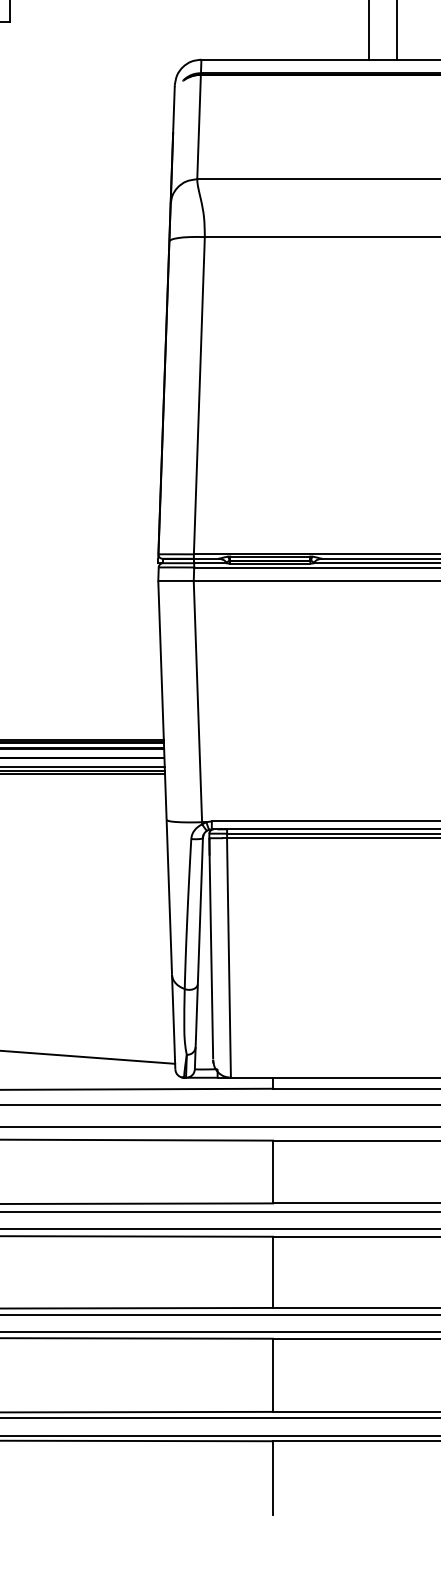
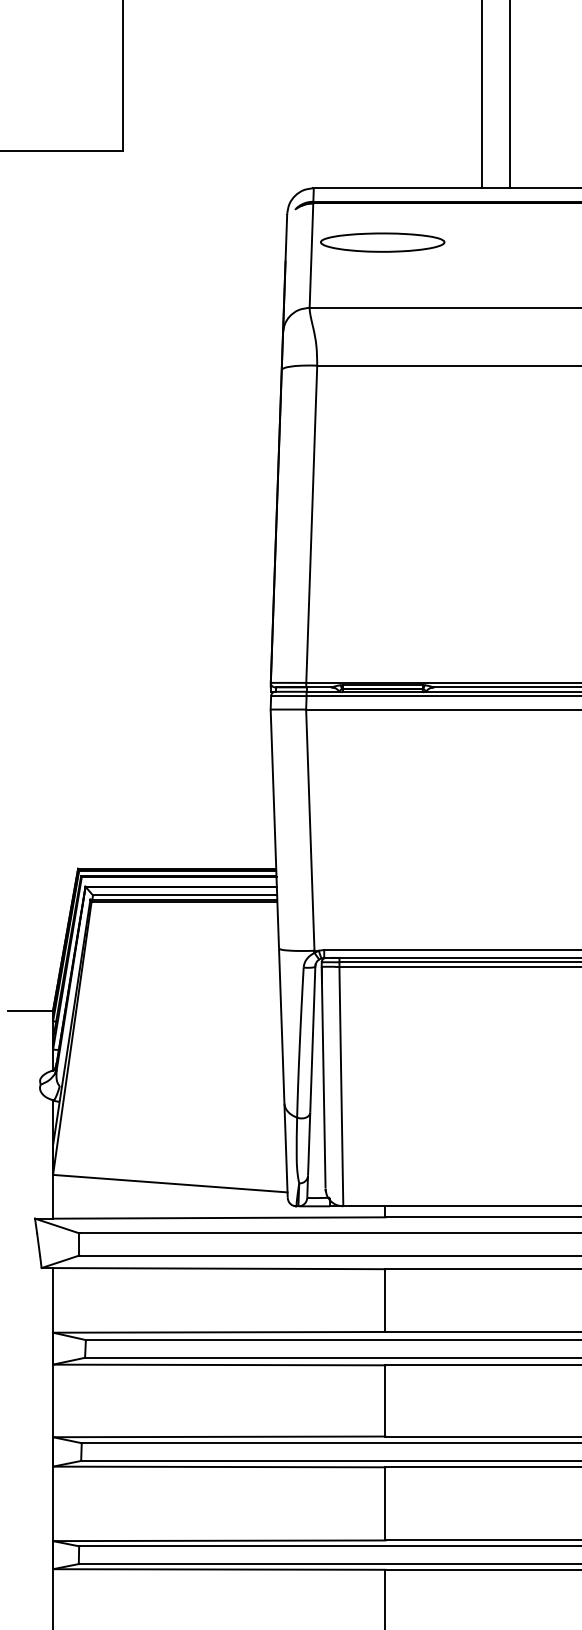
part: (270, 113) -> (382, 242), added

